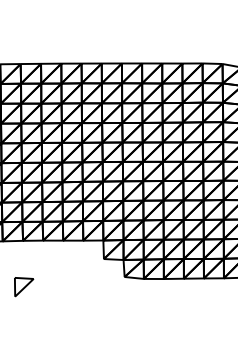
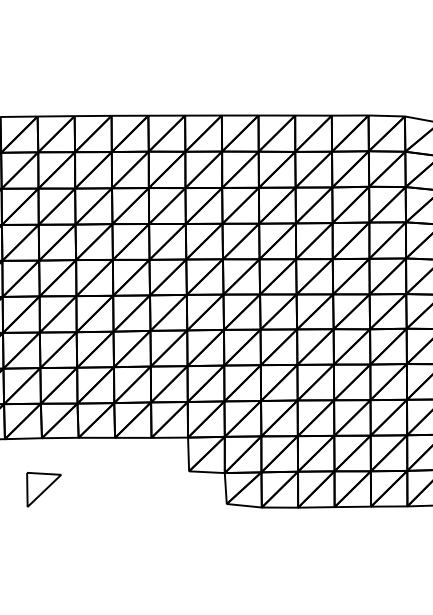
part: (24, 287) -> (44, 490), moved

